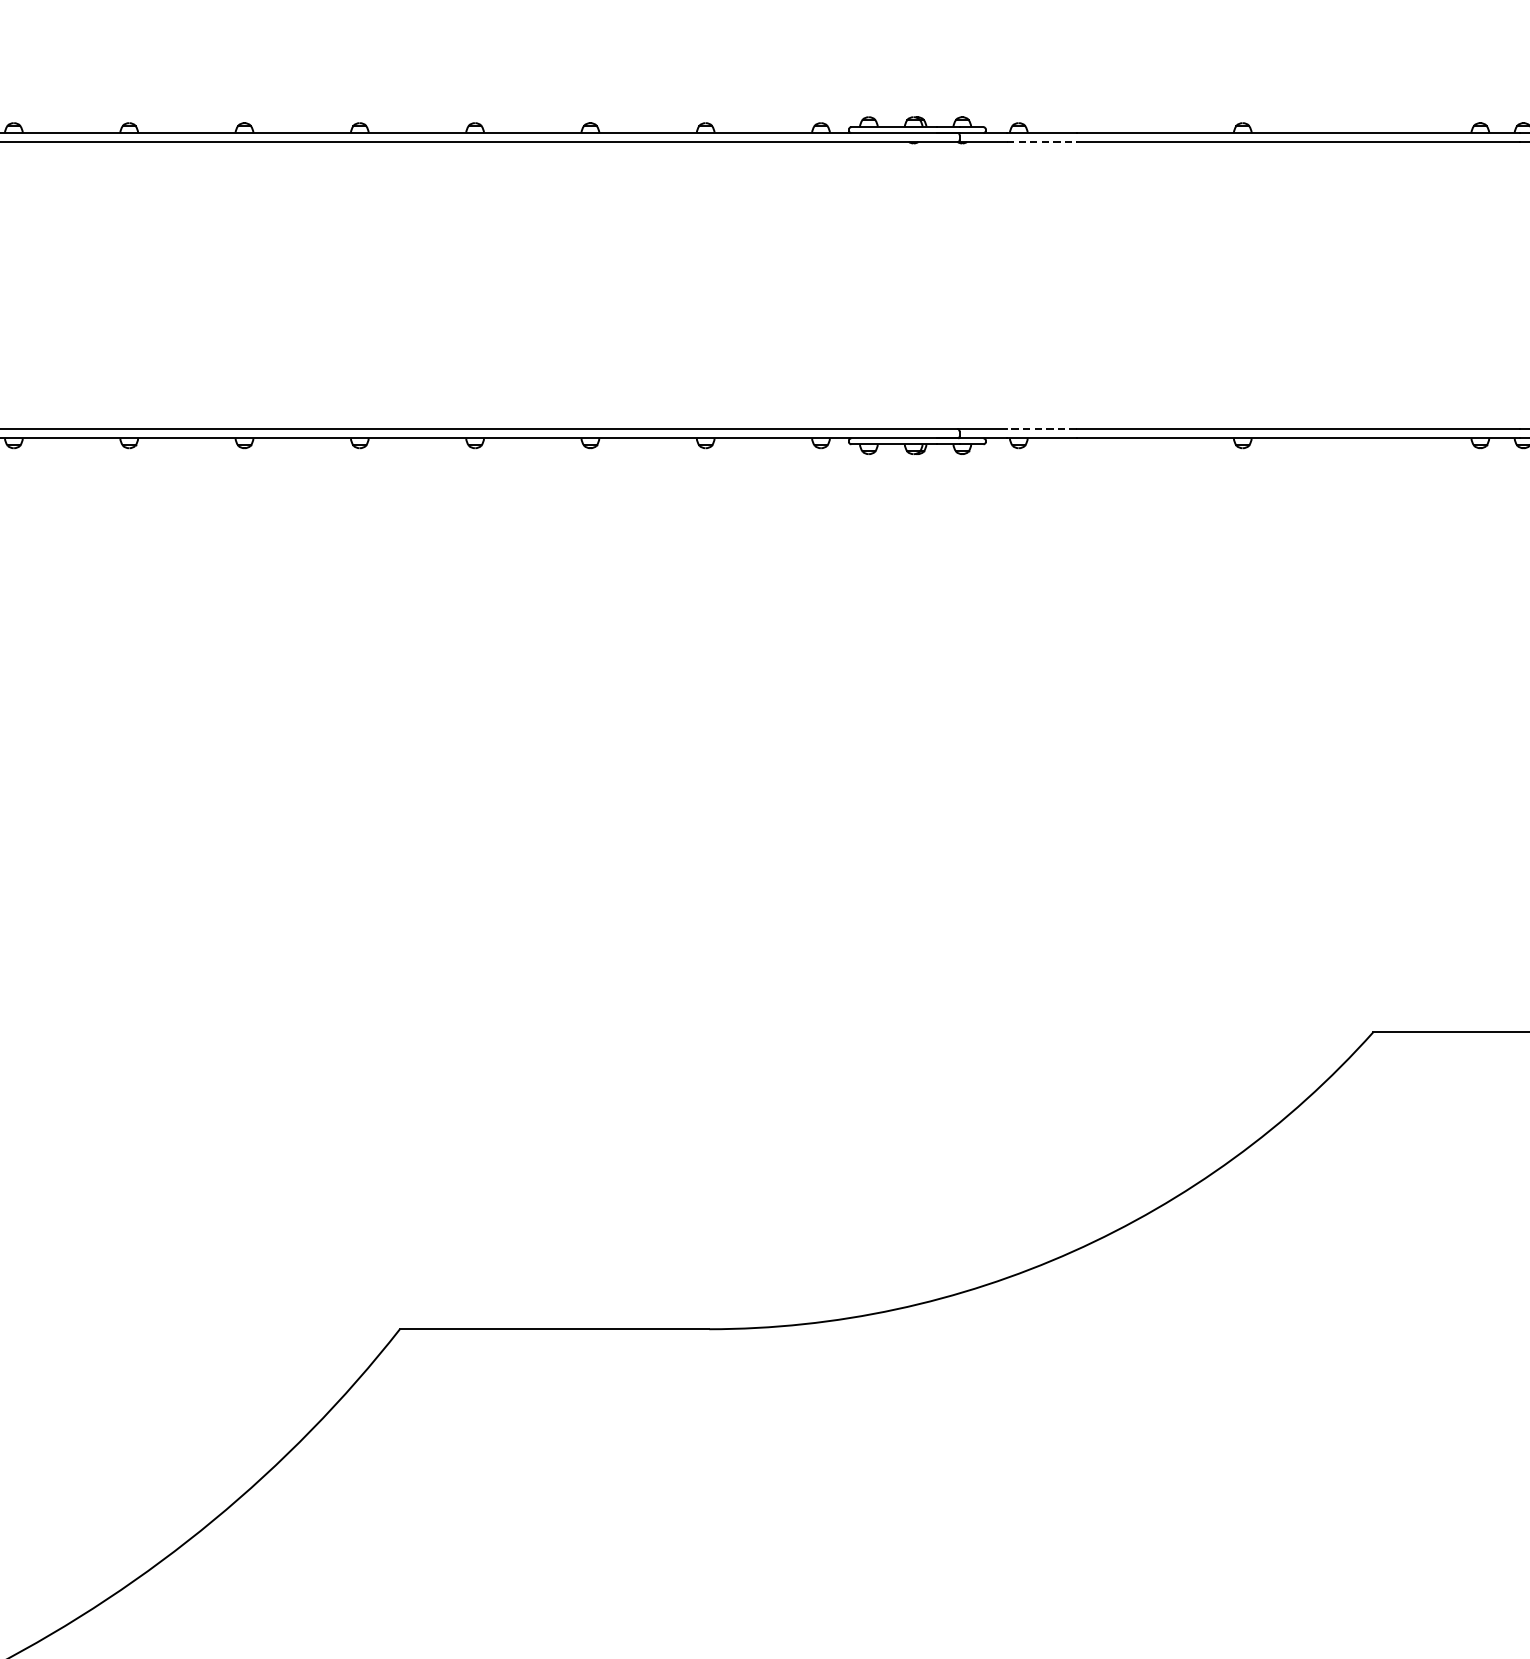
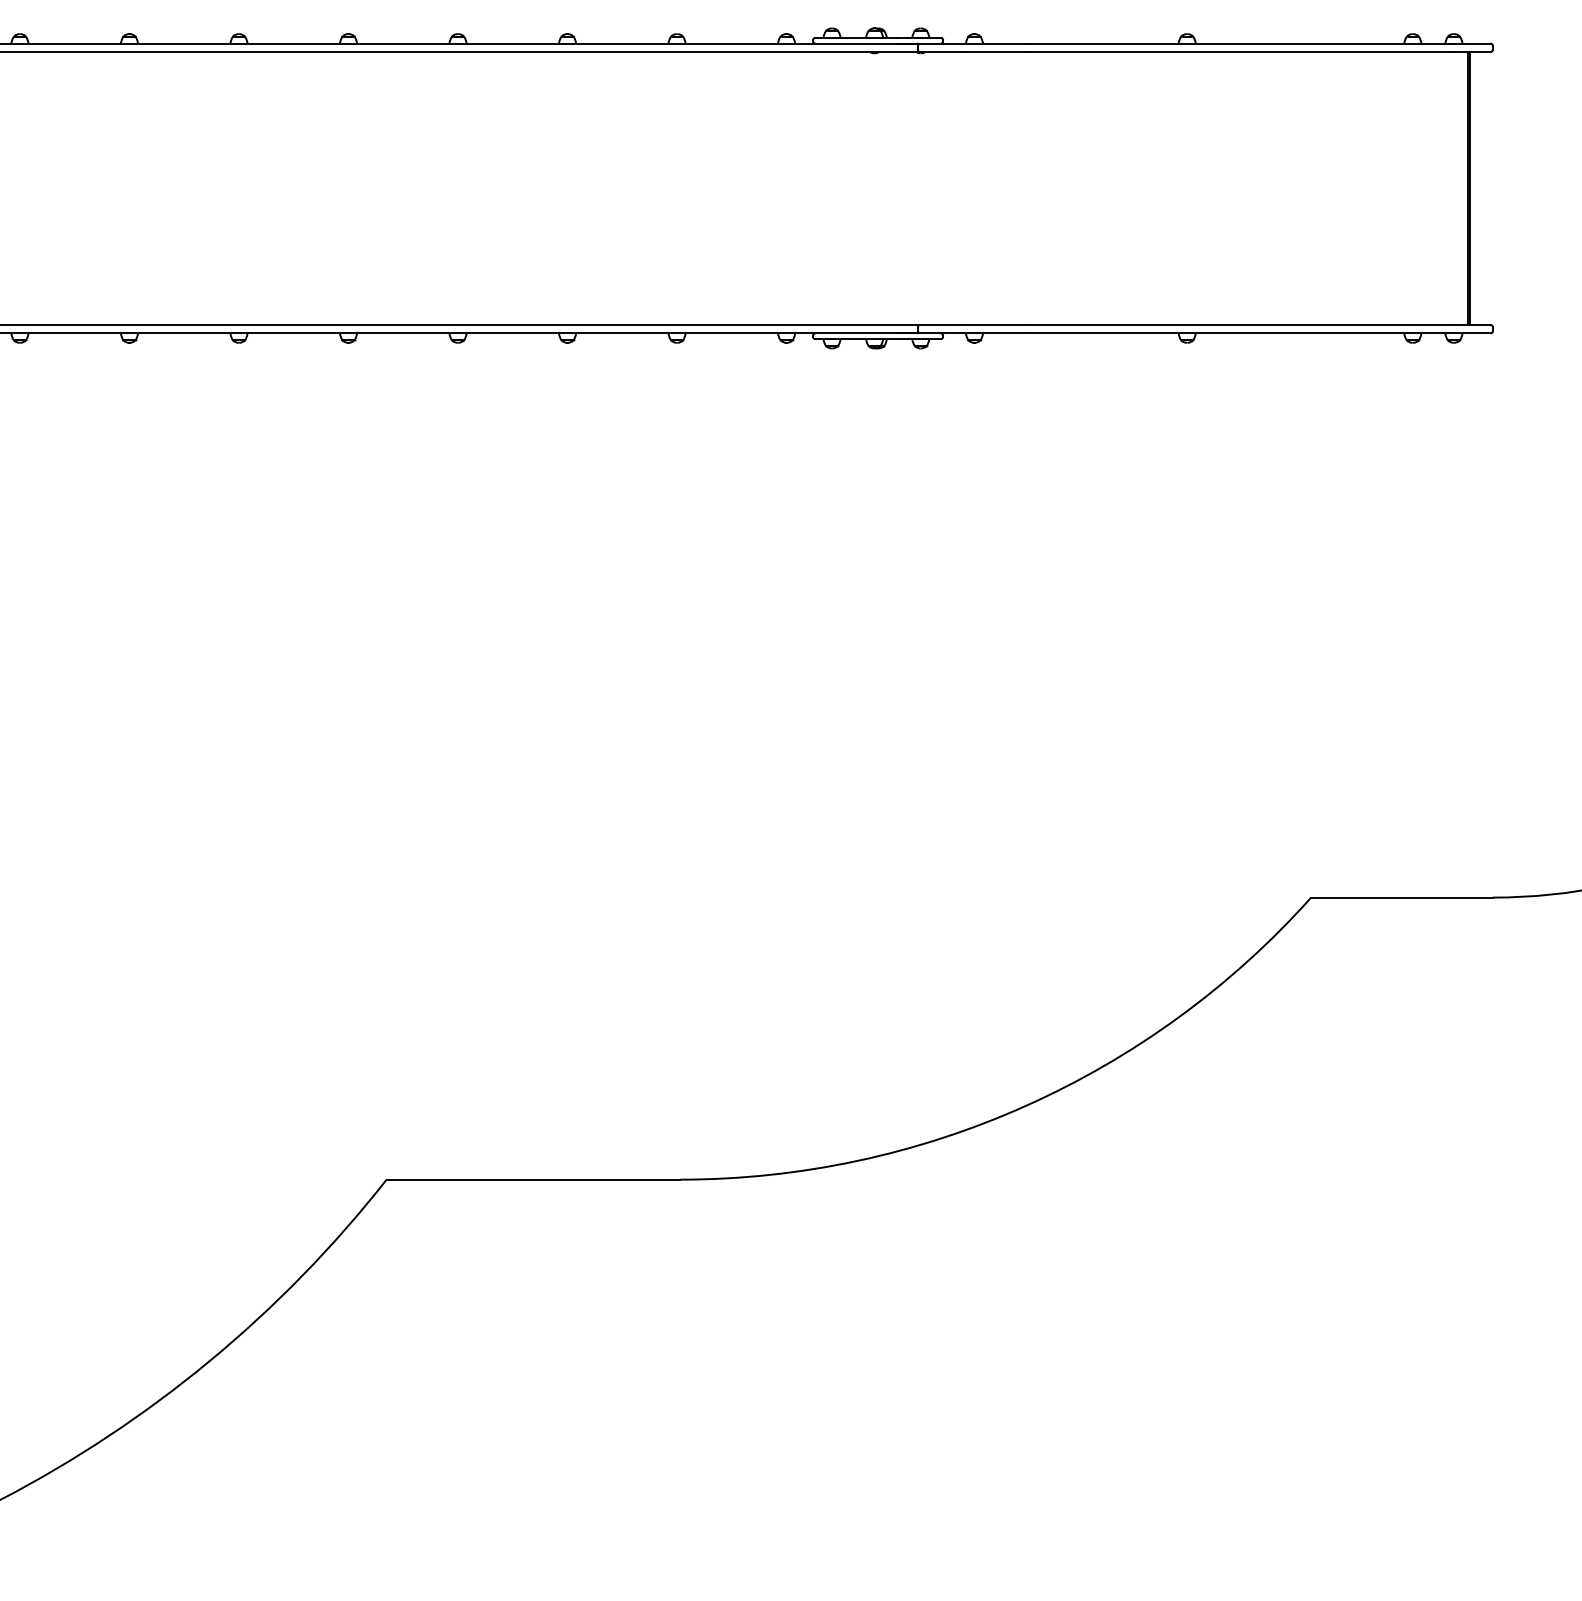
line: (1042, 141) -> (996, 51), dashed -> solid
line: (1040, 429) -> (995, 325), dashed -> solid

